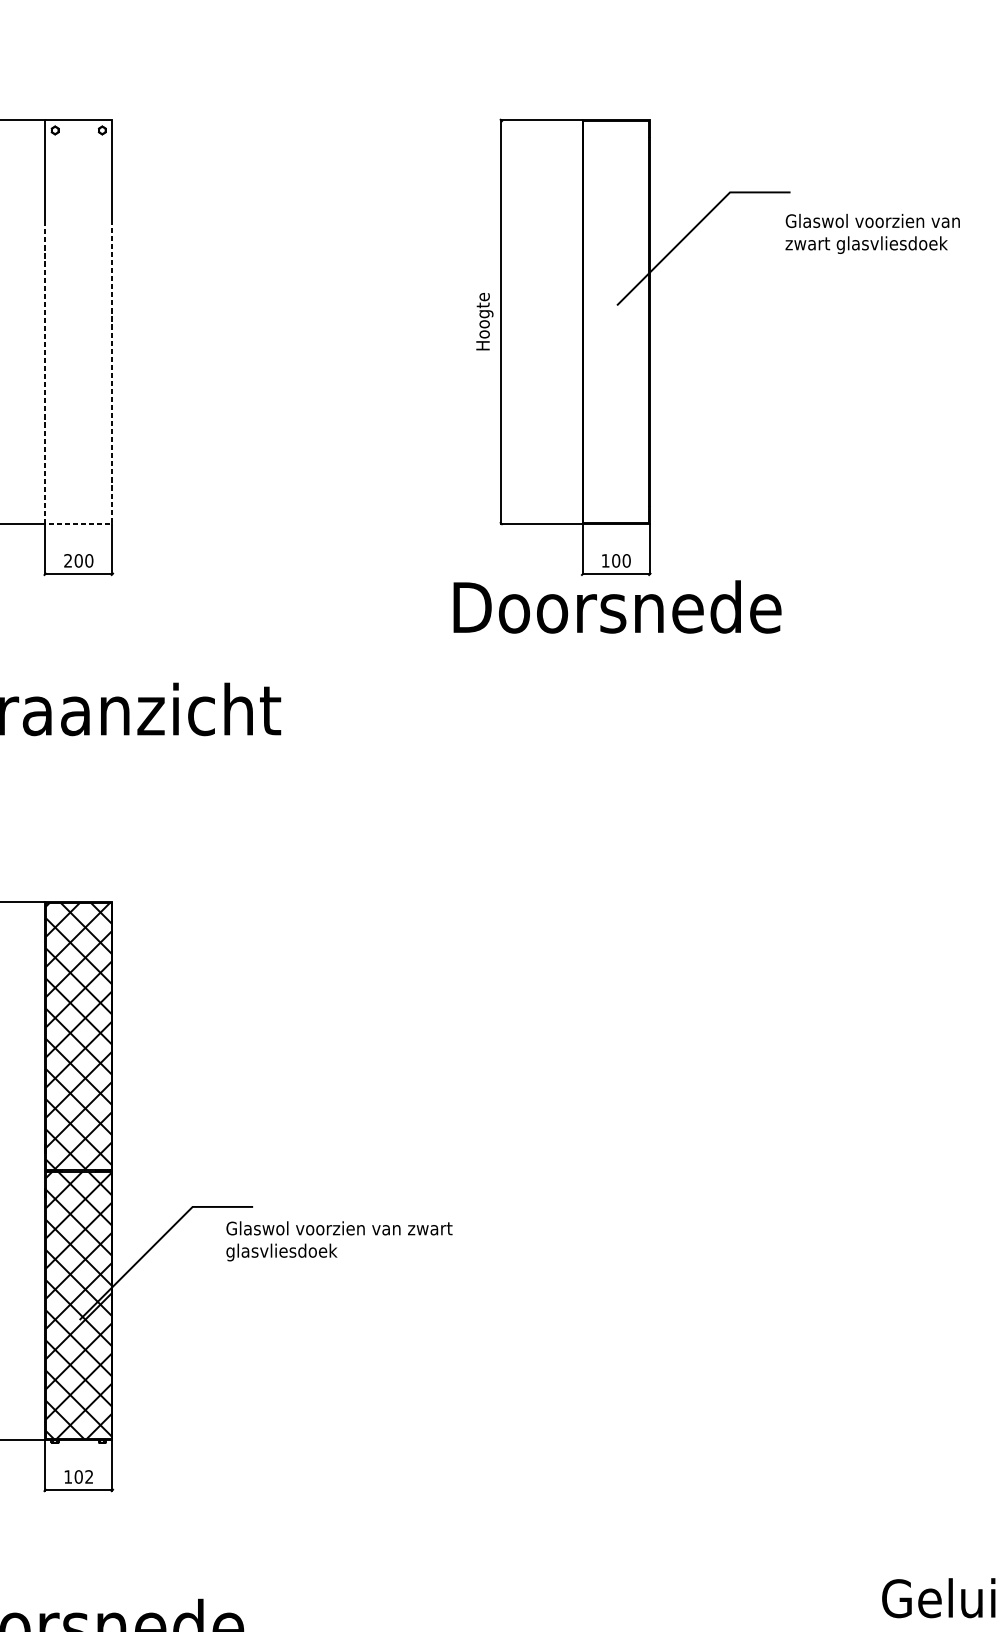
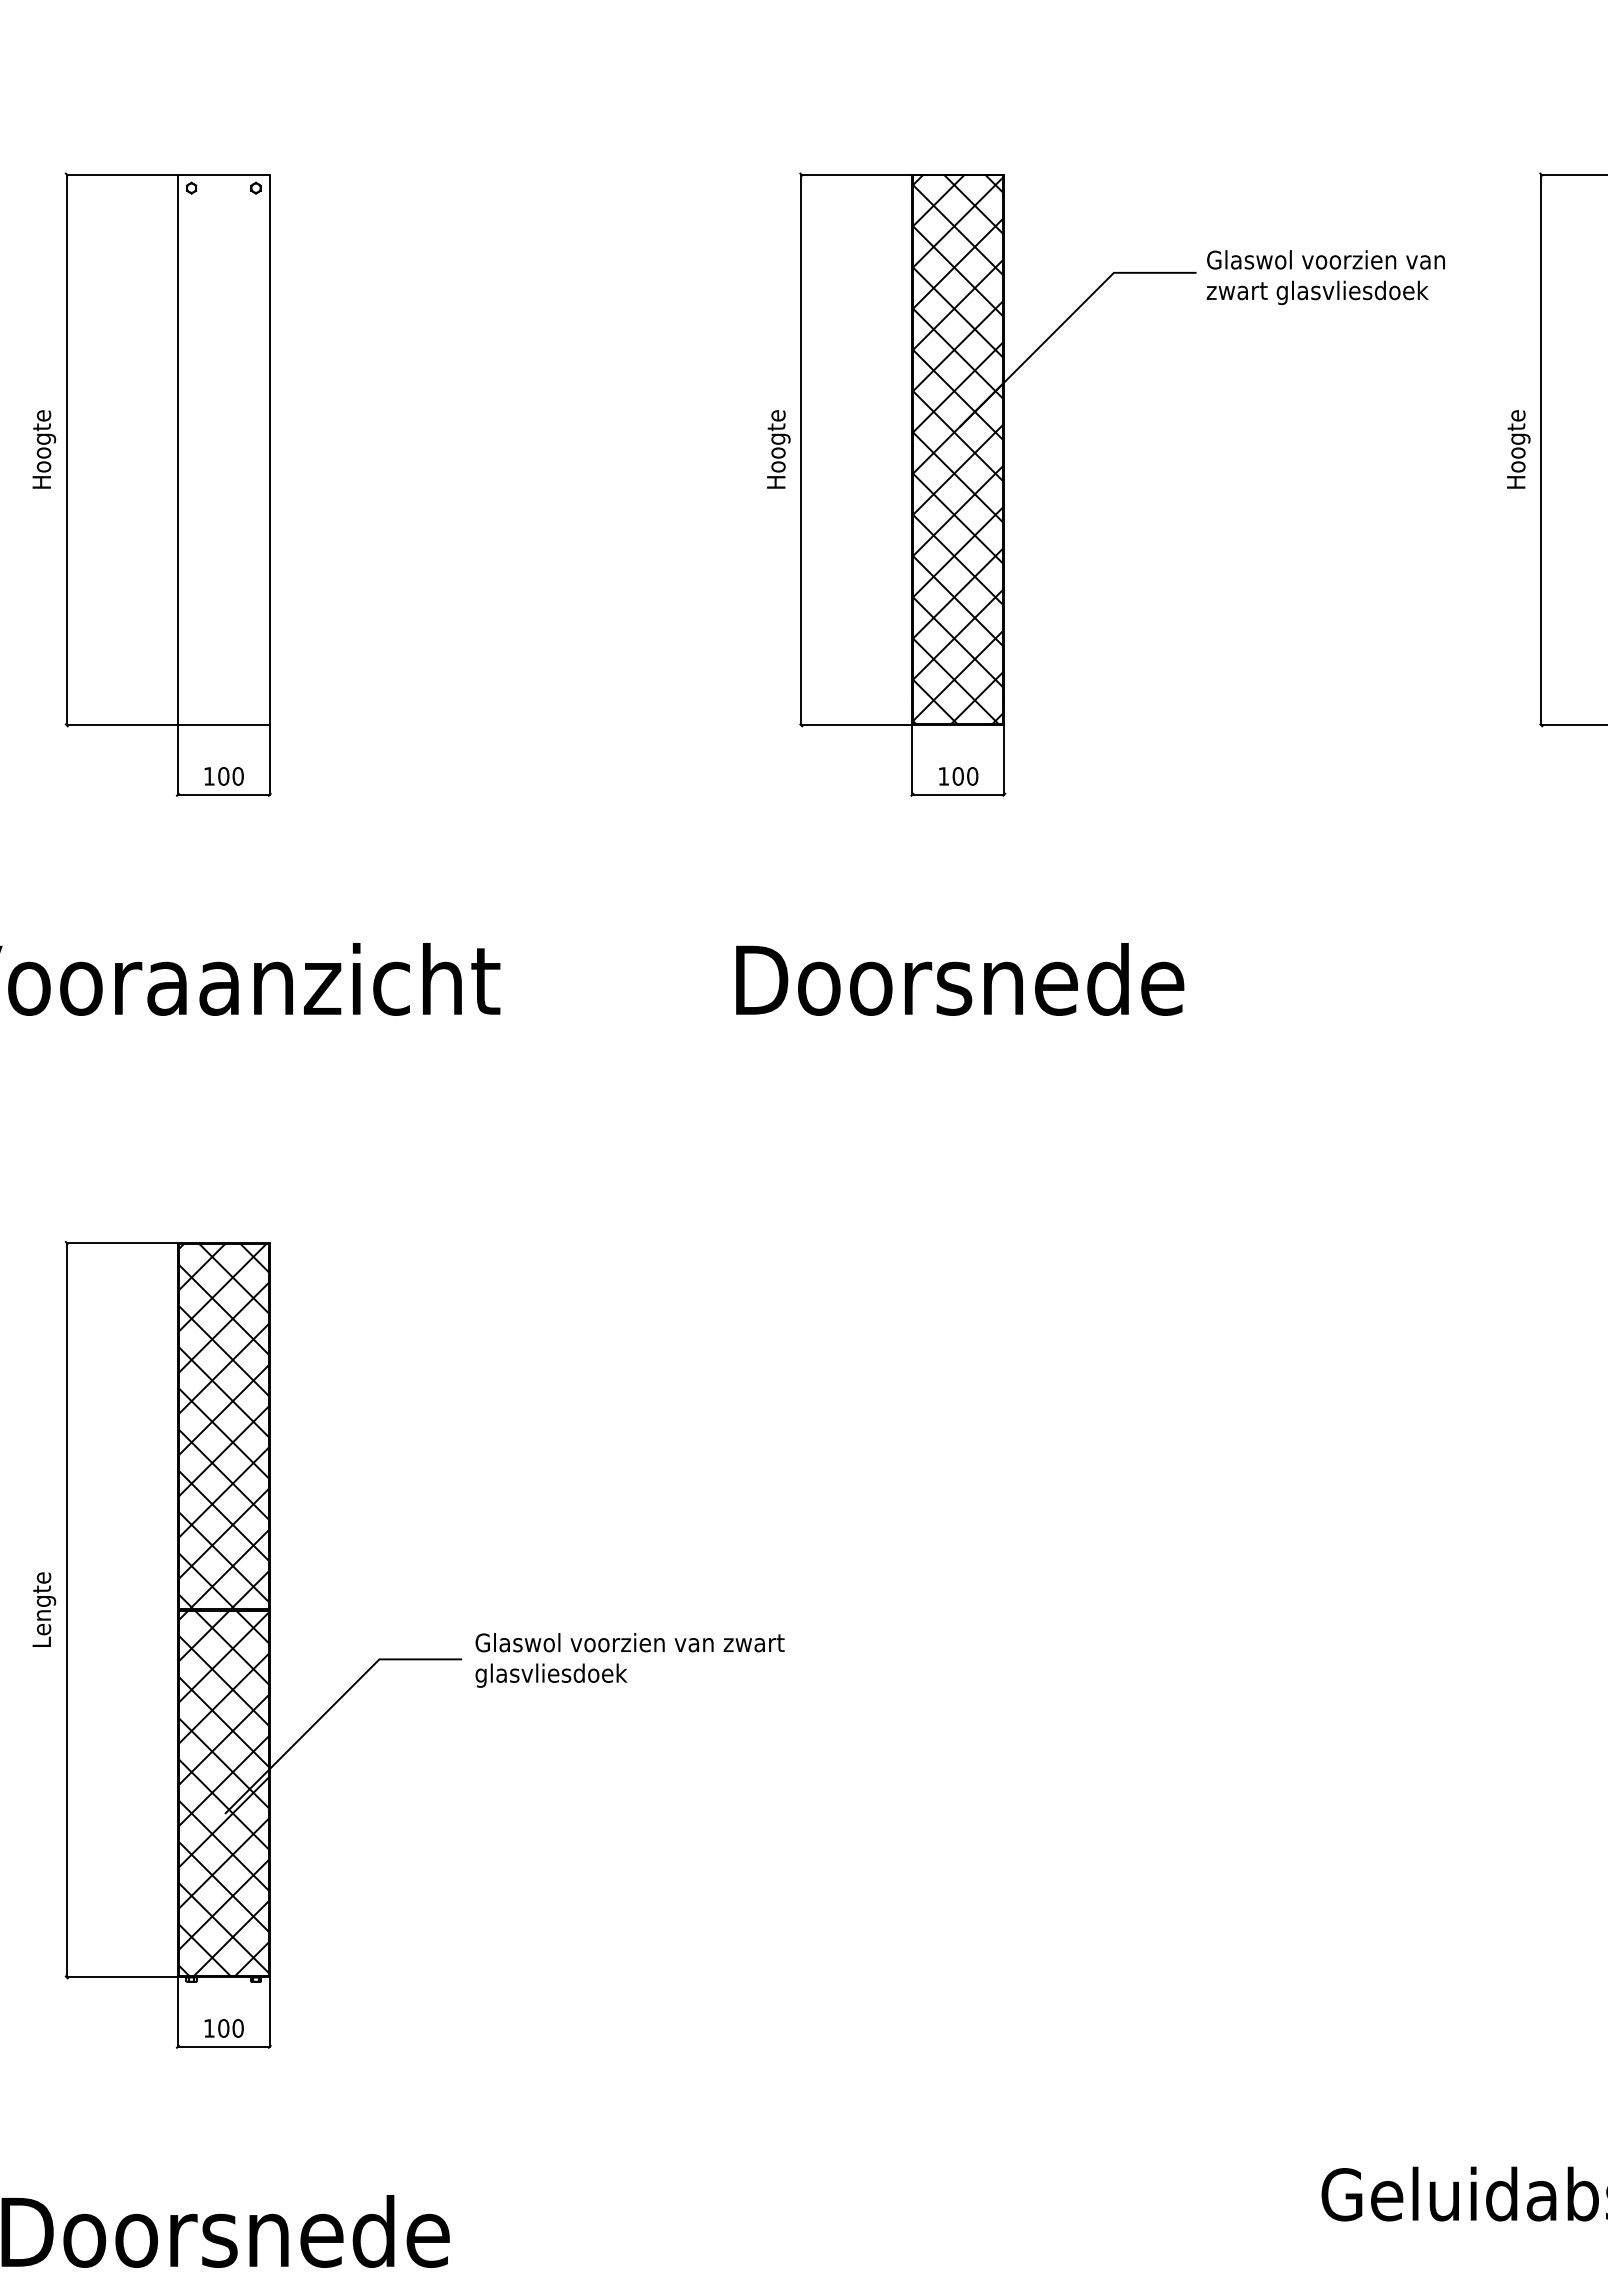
text: (872, 233) -> (1325, 277), moved
hatch: (616, 321) -> (958, 449), added
line: (78, 523) -> (223, 725), dashed -> solid
text: (67, 560) -> (208, 776), 200 -> 100
text: (617, 607) -> (960, 979), moved
text: (339, 1241) -> (629, 1660), moved
text: (88, 1477) -> (237, 2028), 102 -> 100

